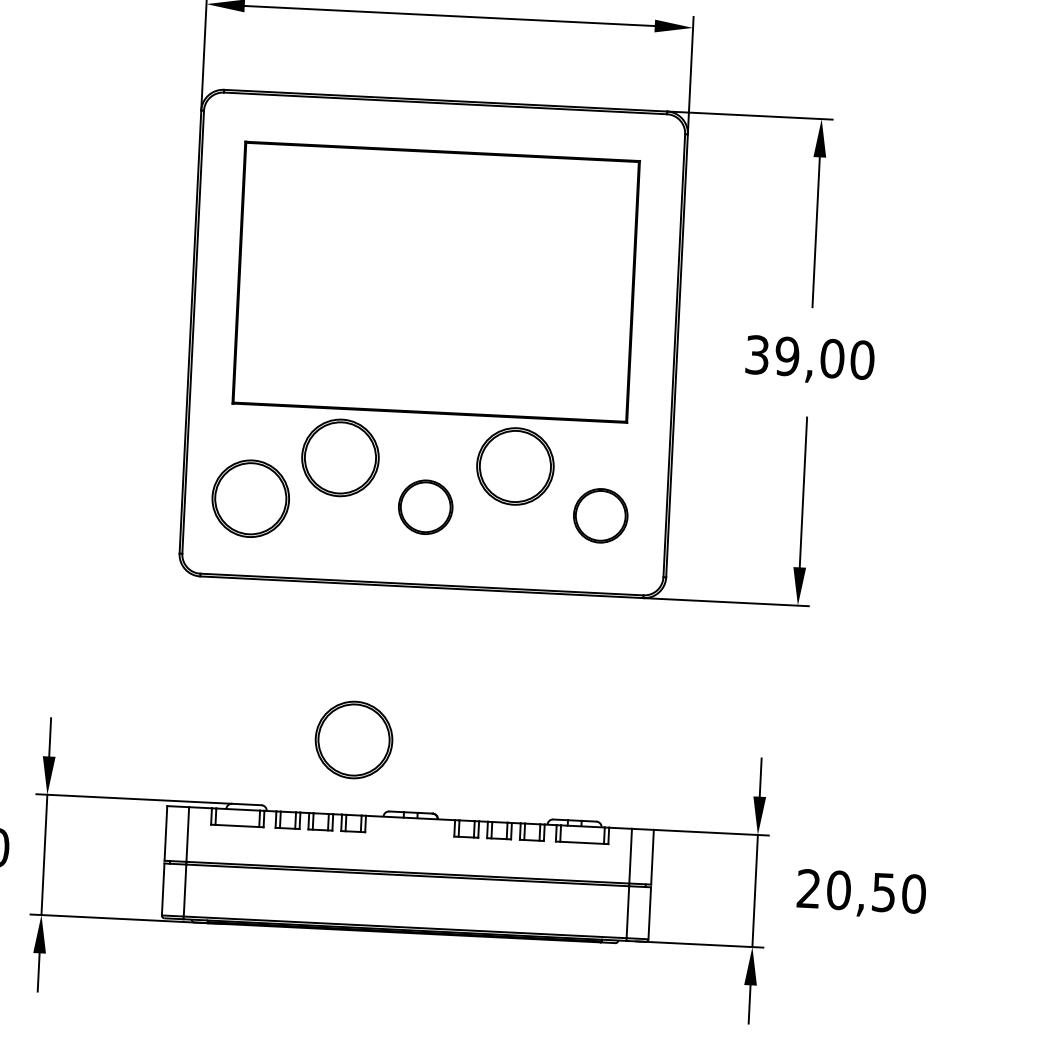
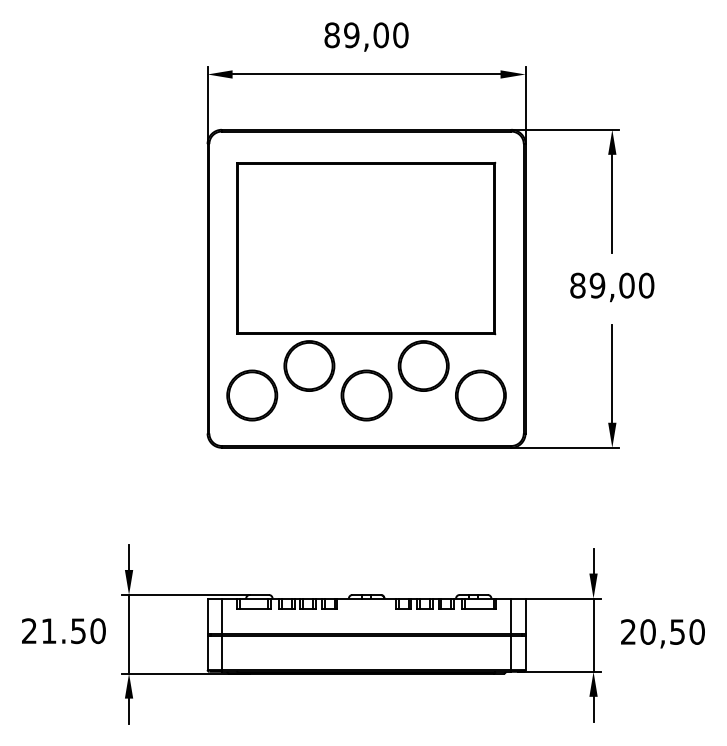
text: (756, 354) -> (577, 285), 39,00 -> 89,00
part: (425, 507) -> (366, 395), size x1.43
part: (600, 515) -> (480, 395), size x1.43
part: (354, 739) -> (327, 549), removed

